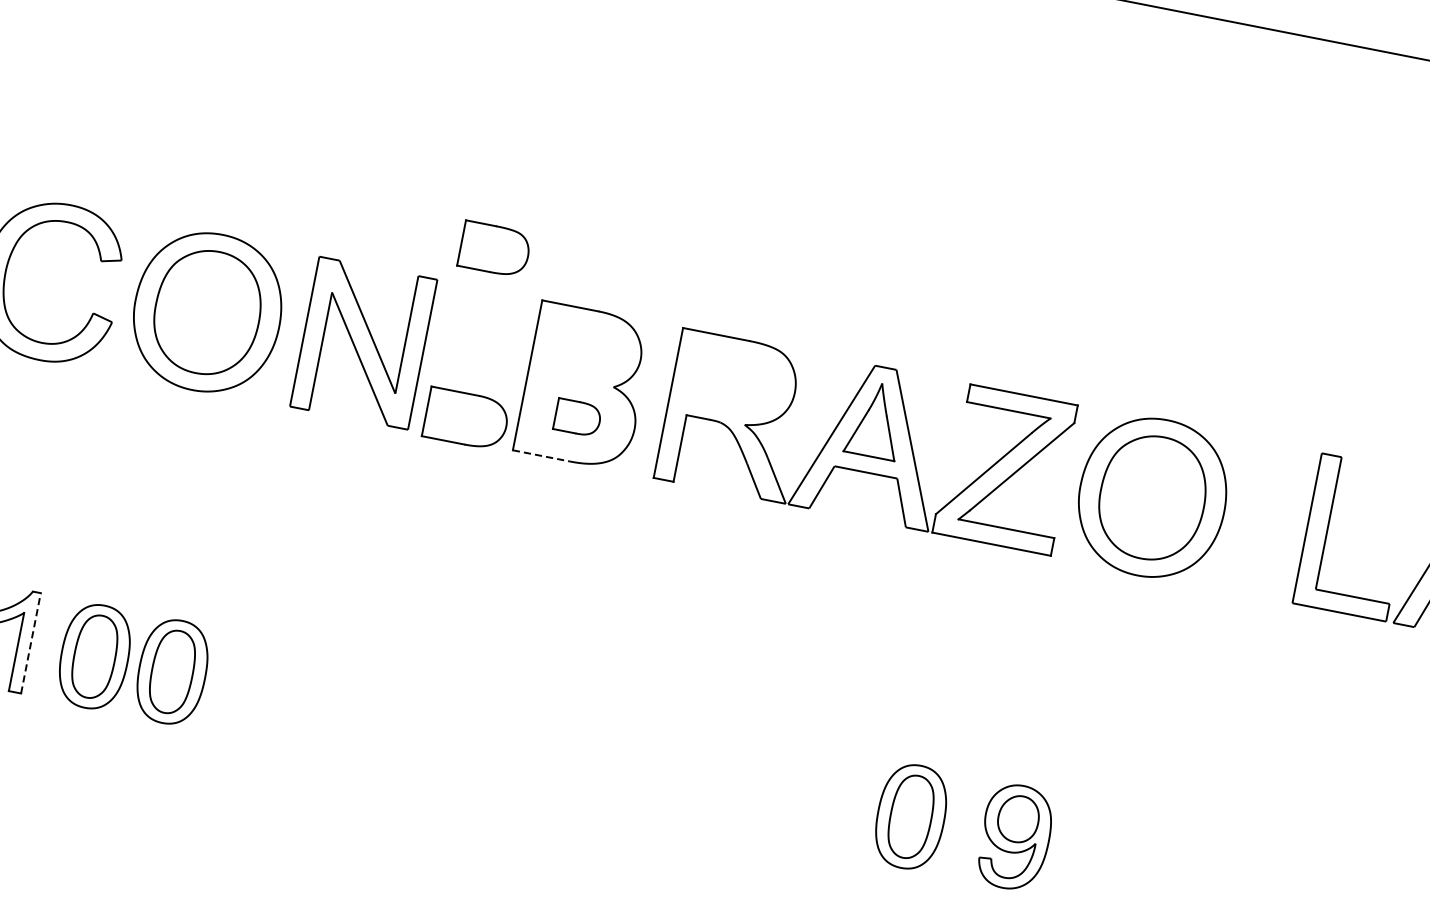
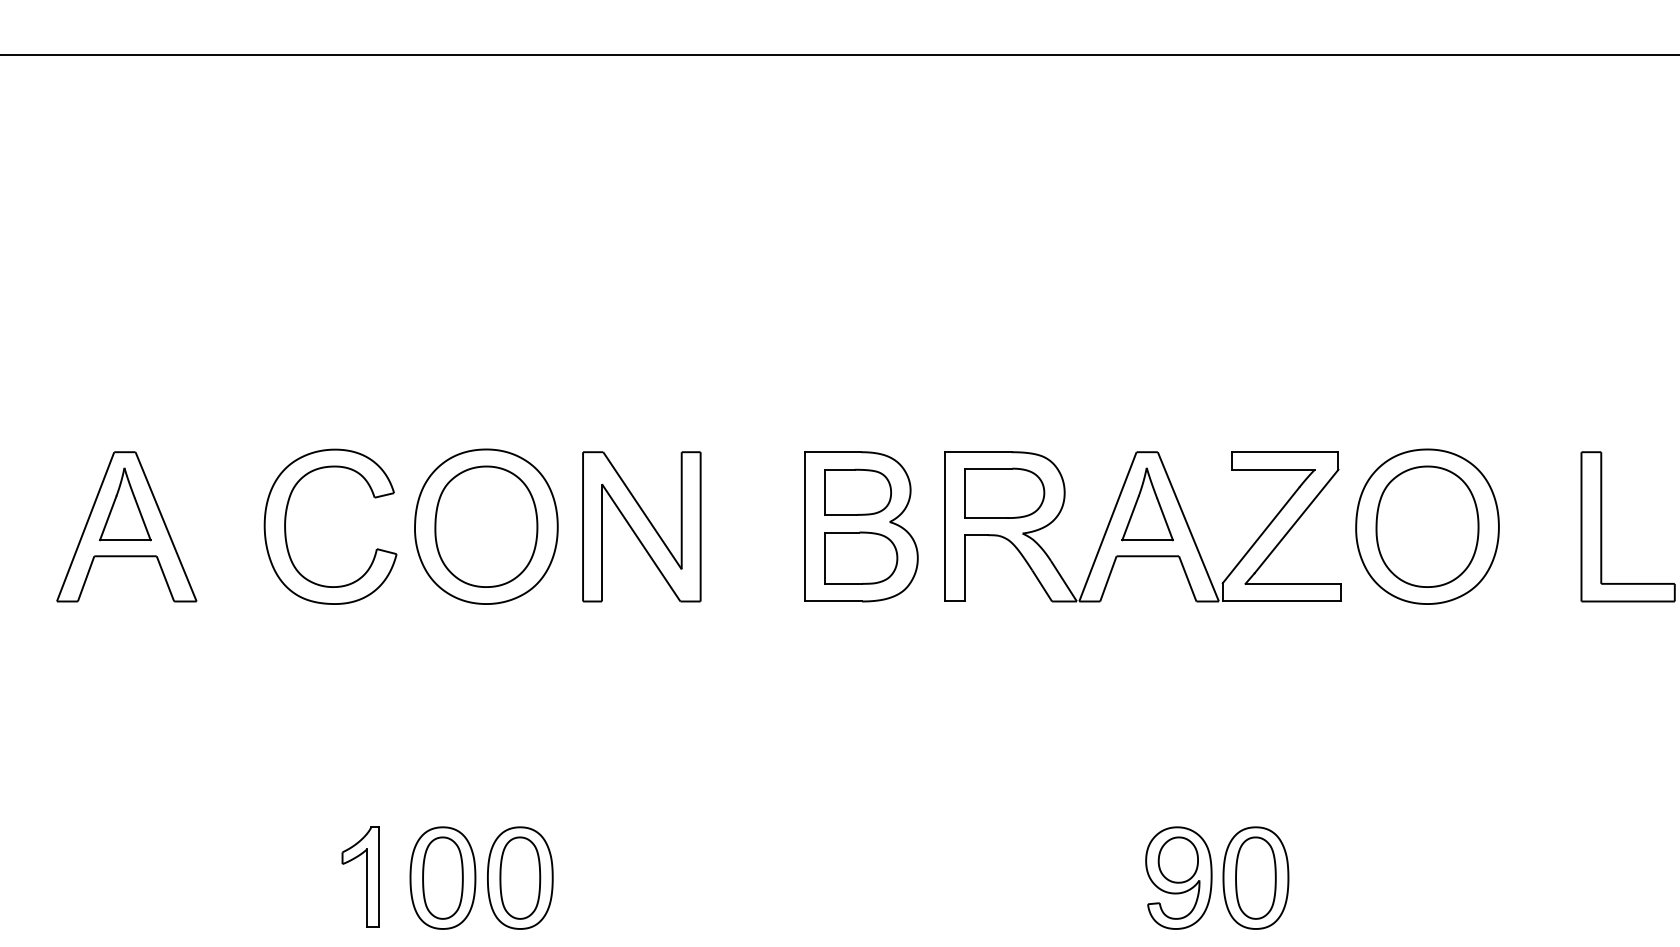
part: (494, 248) -> (857, 491), moved
part: (578, 417) -> (861, 557), size x1.67
part: (466, 418) -> (1004, 492), moved
line: (542, 456) -> (834, 601), dashed -> solid
line: (31, 643) -> (379, 877), dashed -> solid
part: (1015, 836) -> (1178, 877), moved

